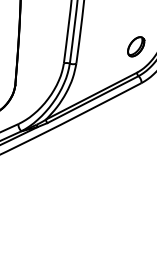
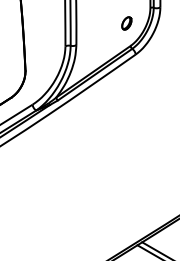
part: (135, 46) -> (126, 23), size x0.7

